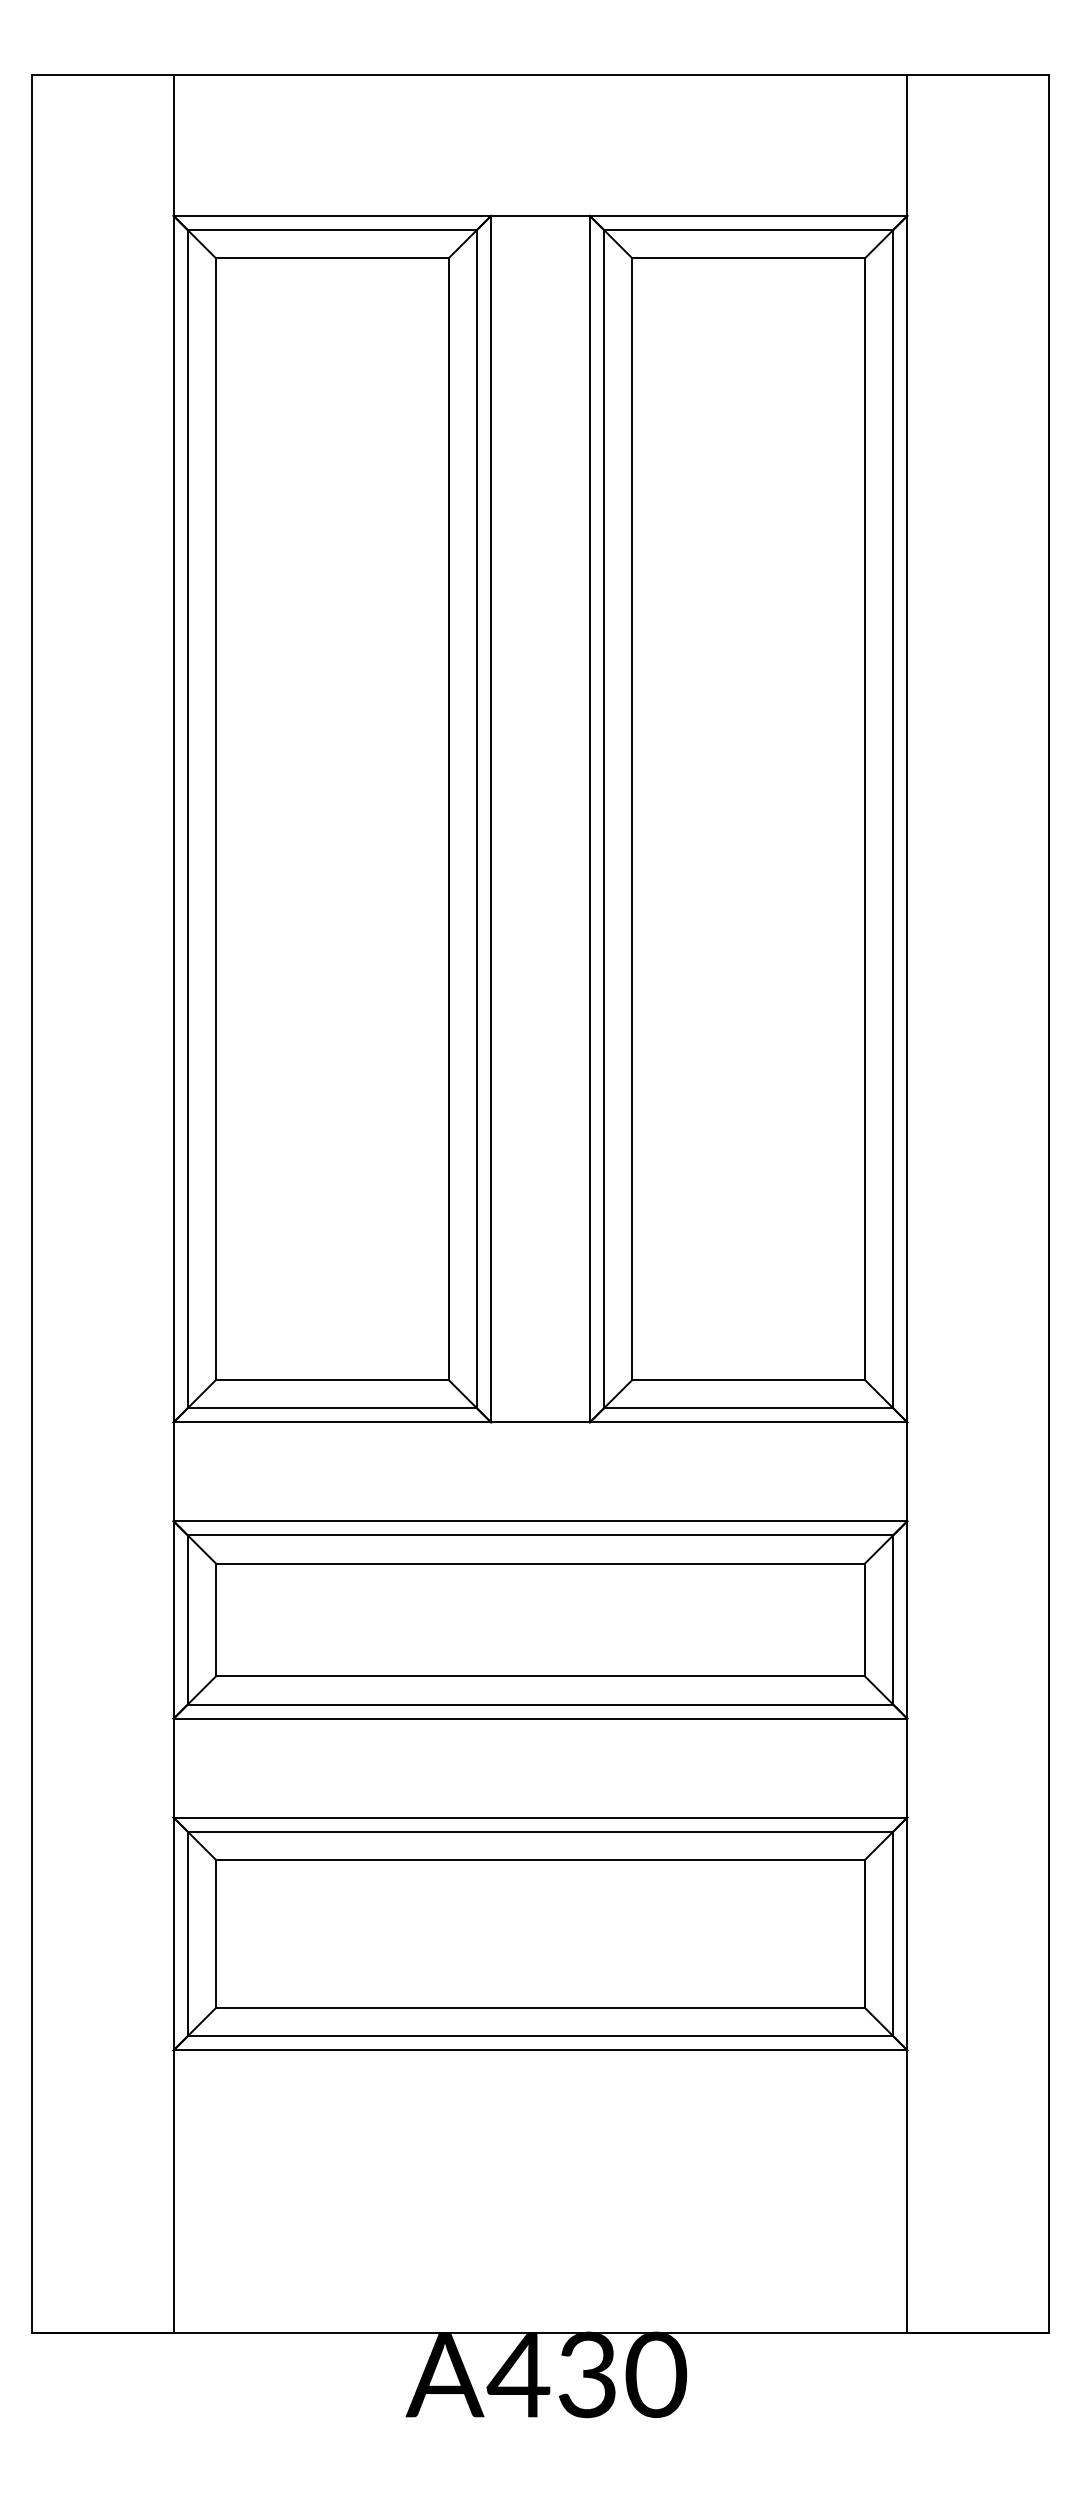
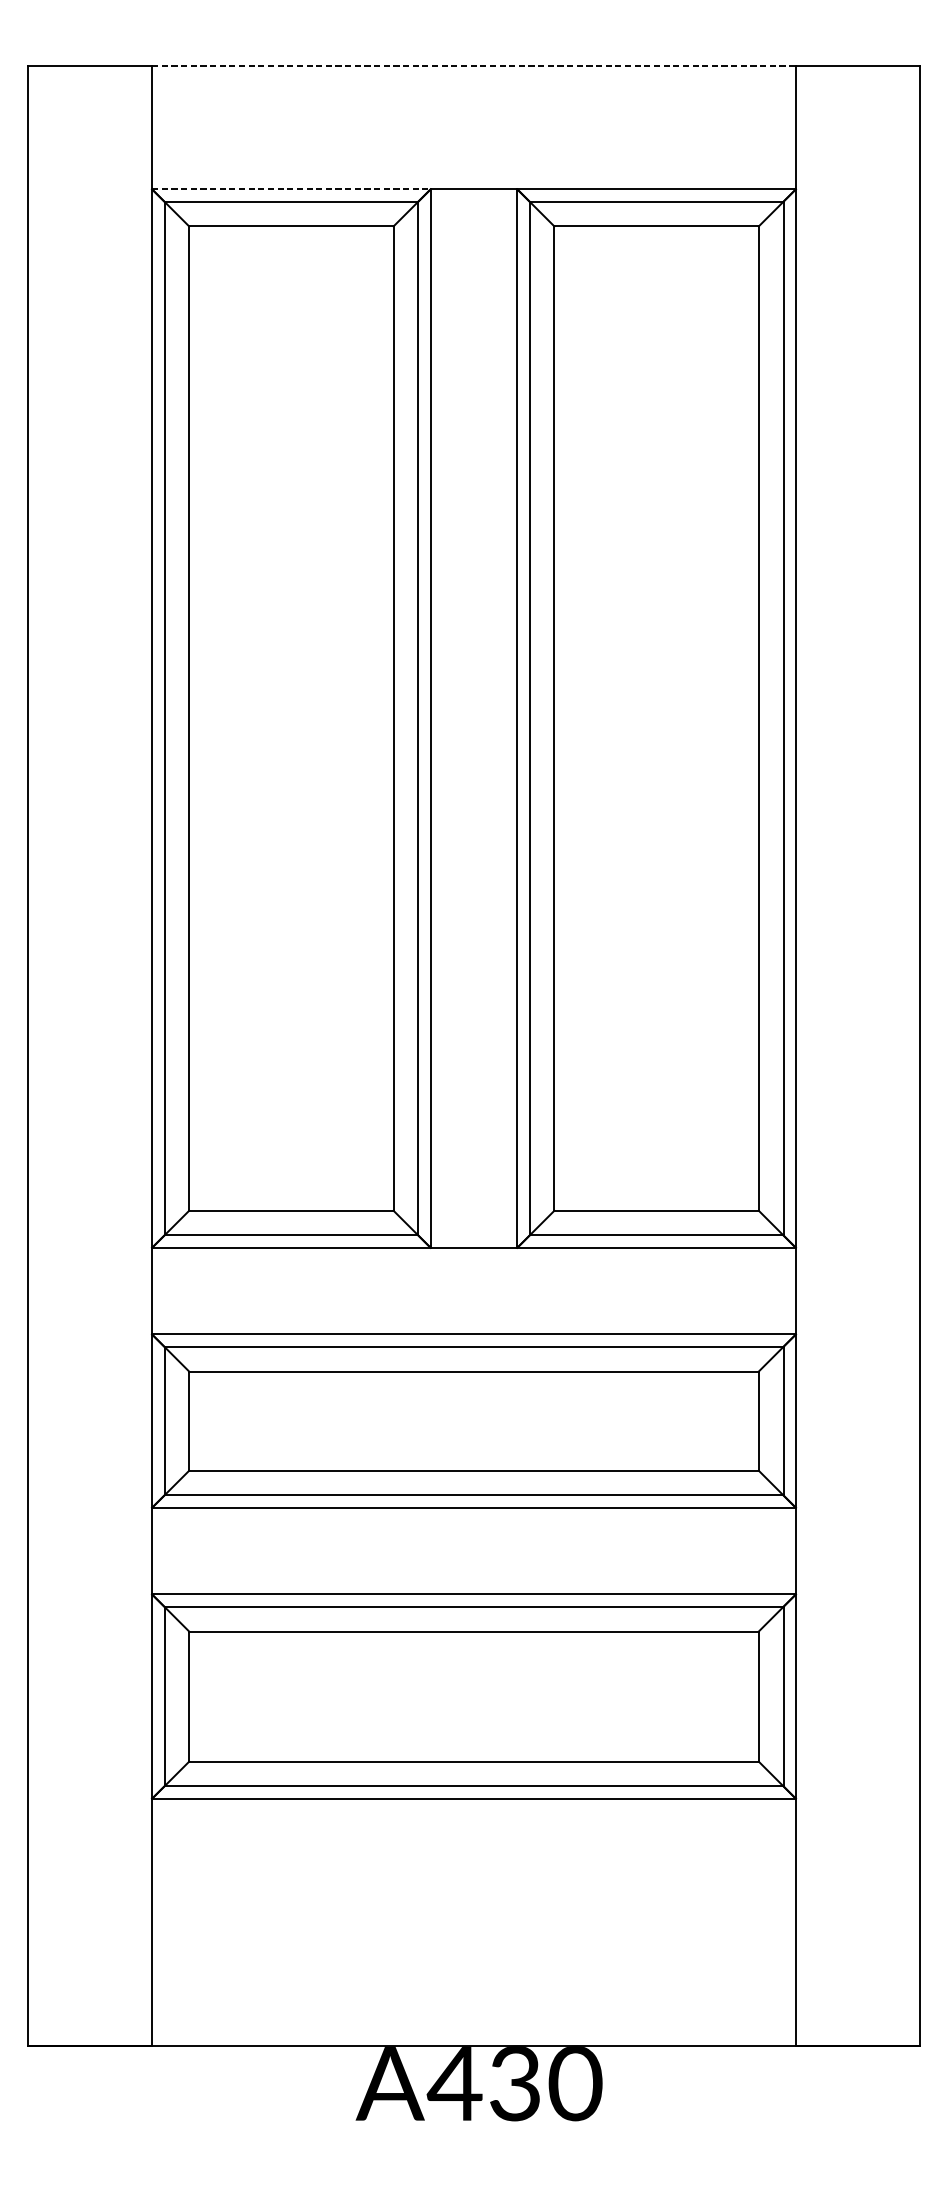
line: (540, 74) -> (474, 65), solid -> dashed
line: (332, 215) -> (291, 189), solid -> dashed

